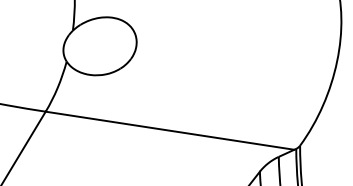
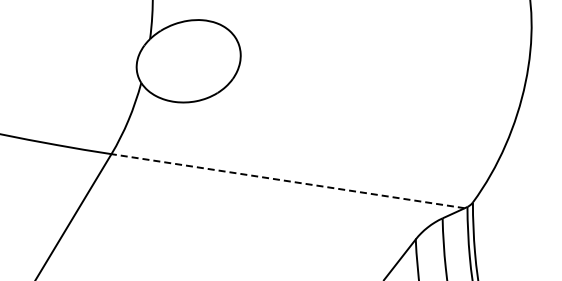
line: (170, 130) -> (288, 181), solid -> dashed

